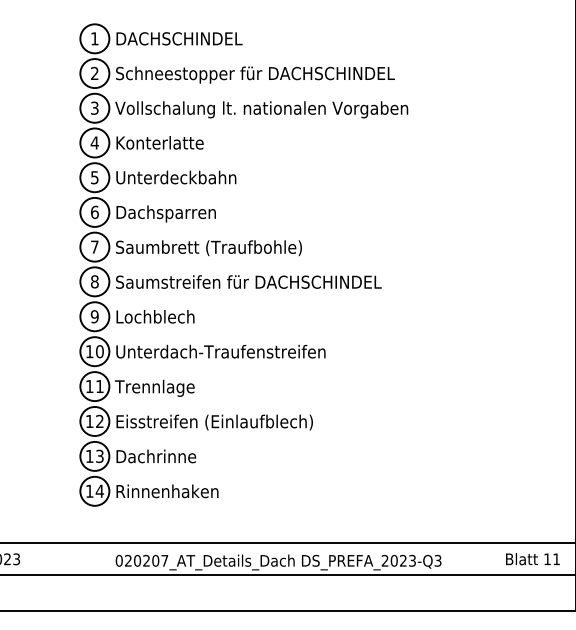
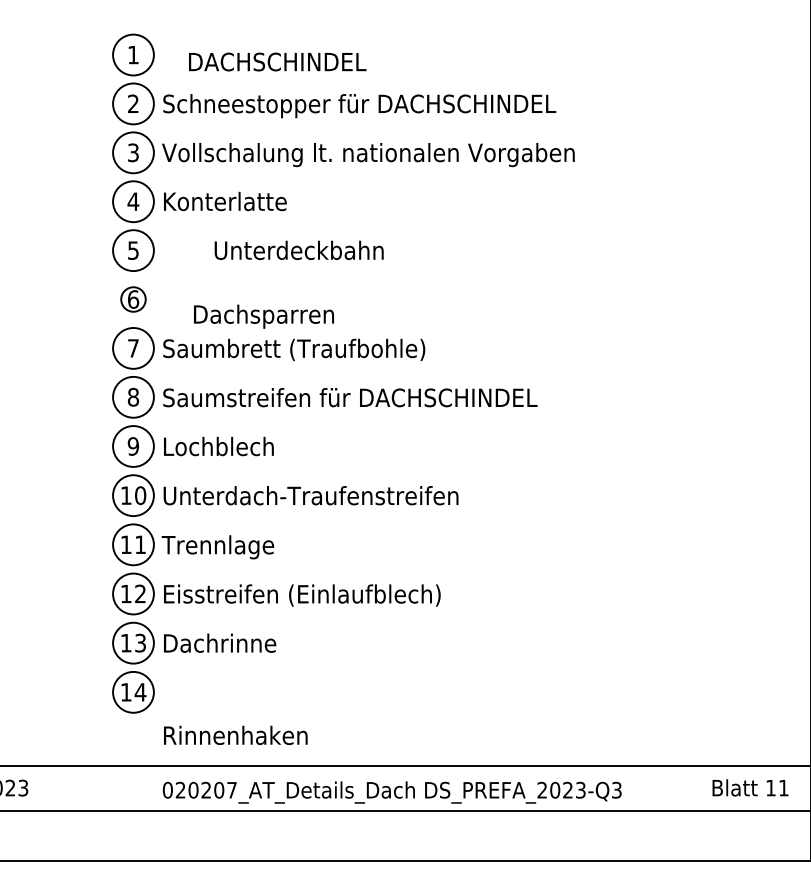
text: (179, 38) -> (277, 61), moved
text: (175, 176) -> (298, 249), moved
circle: (94, 212) -> (133, 299), size x0.6
text: (165, 213) -> (263, 316), moved
text: (167, 490) -> (235, 734), moved

